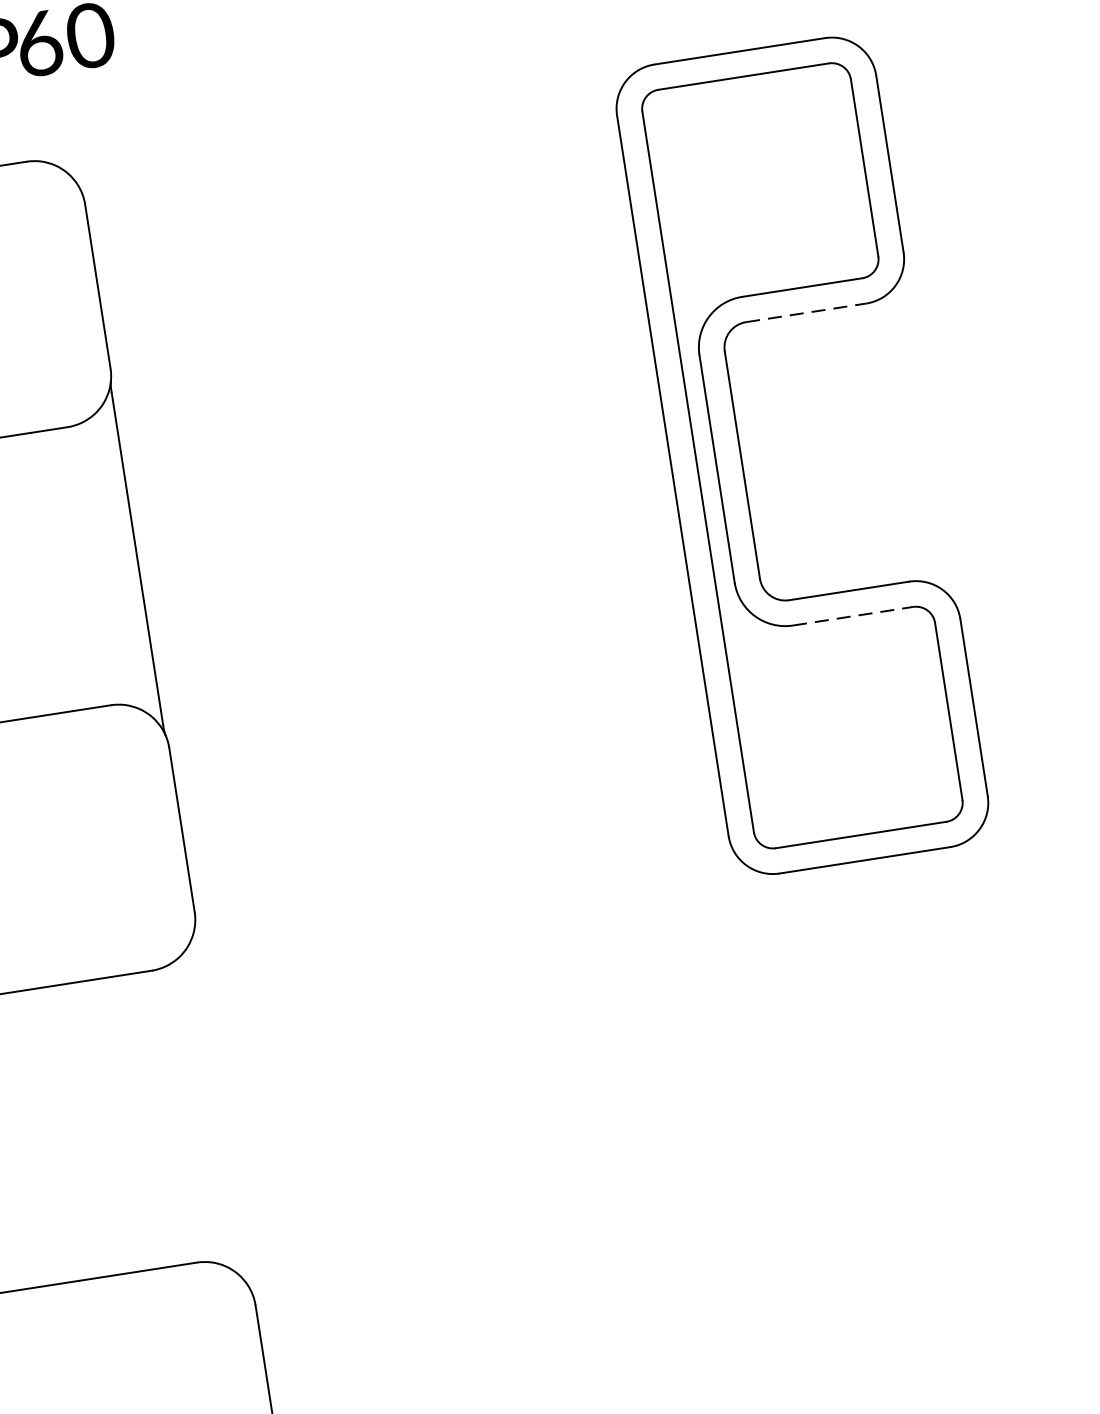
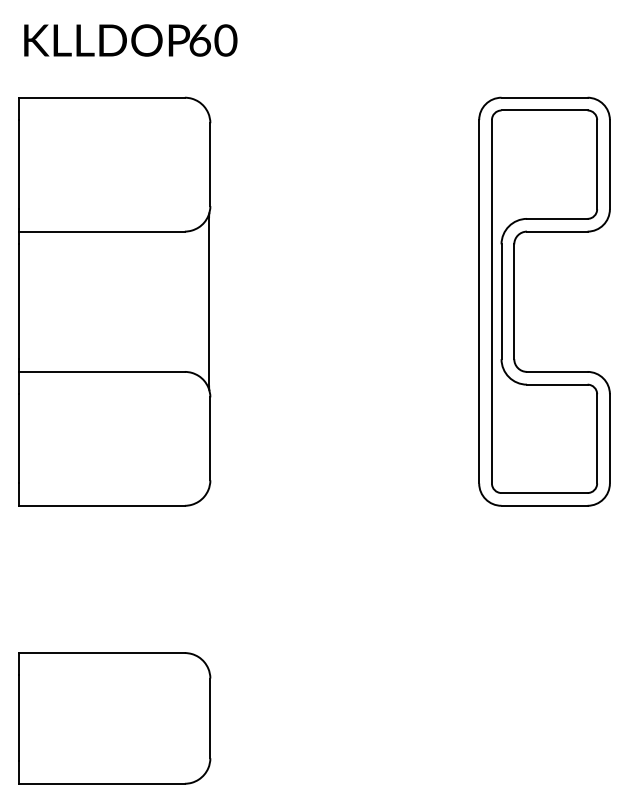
line: (806, 312) -> (557, 231), dashed -> solid
line: (853, 615) -> (557, 384), dashed -> solid

